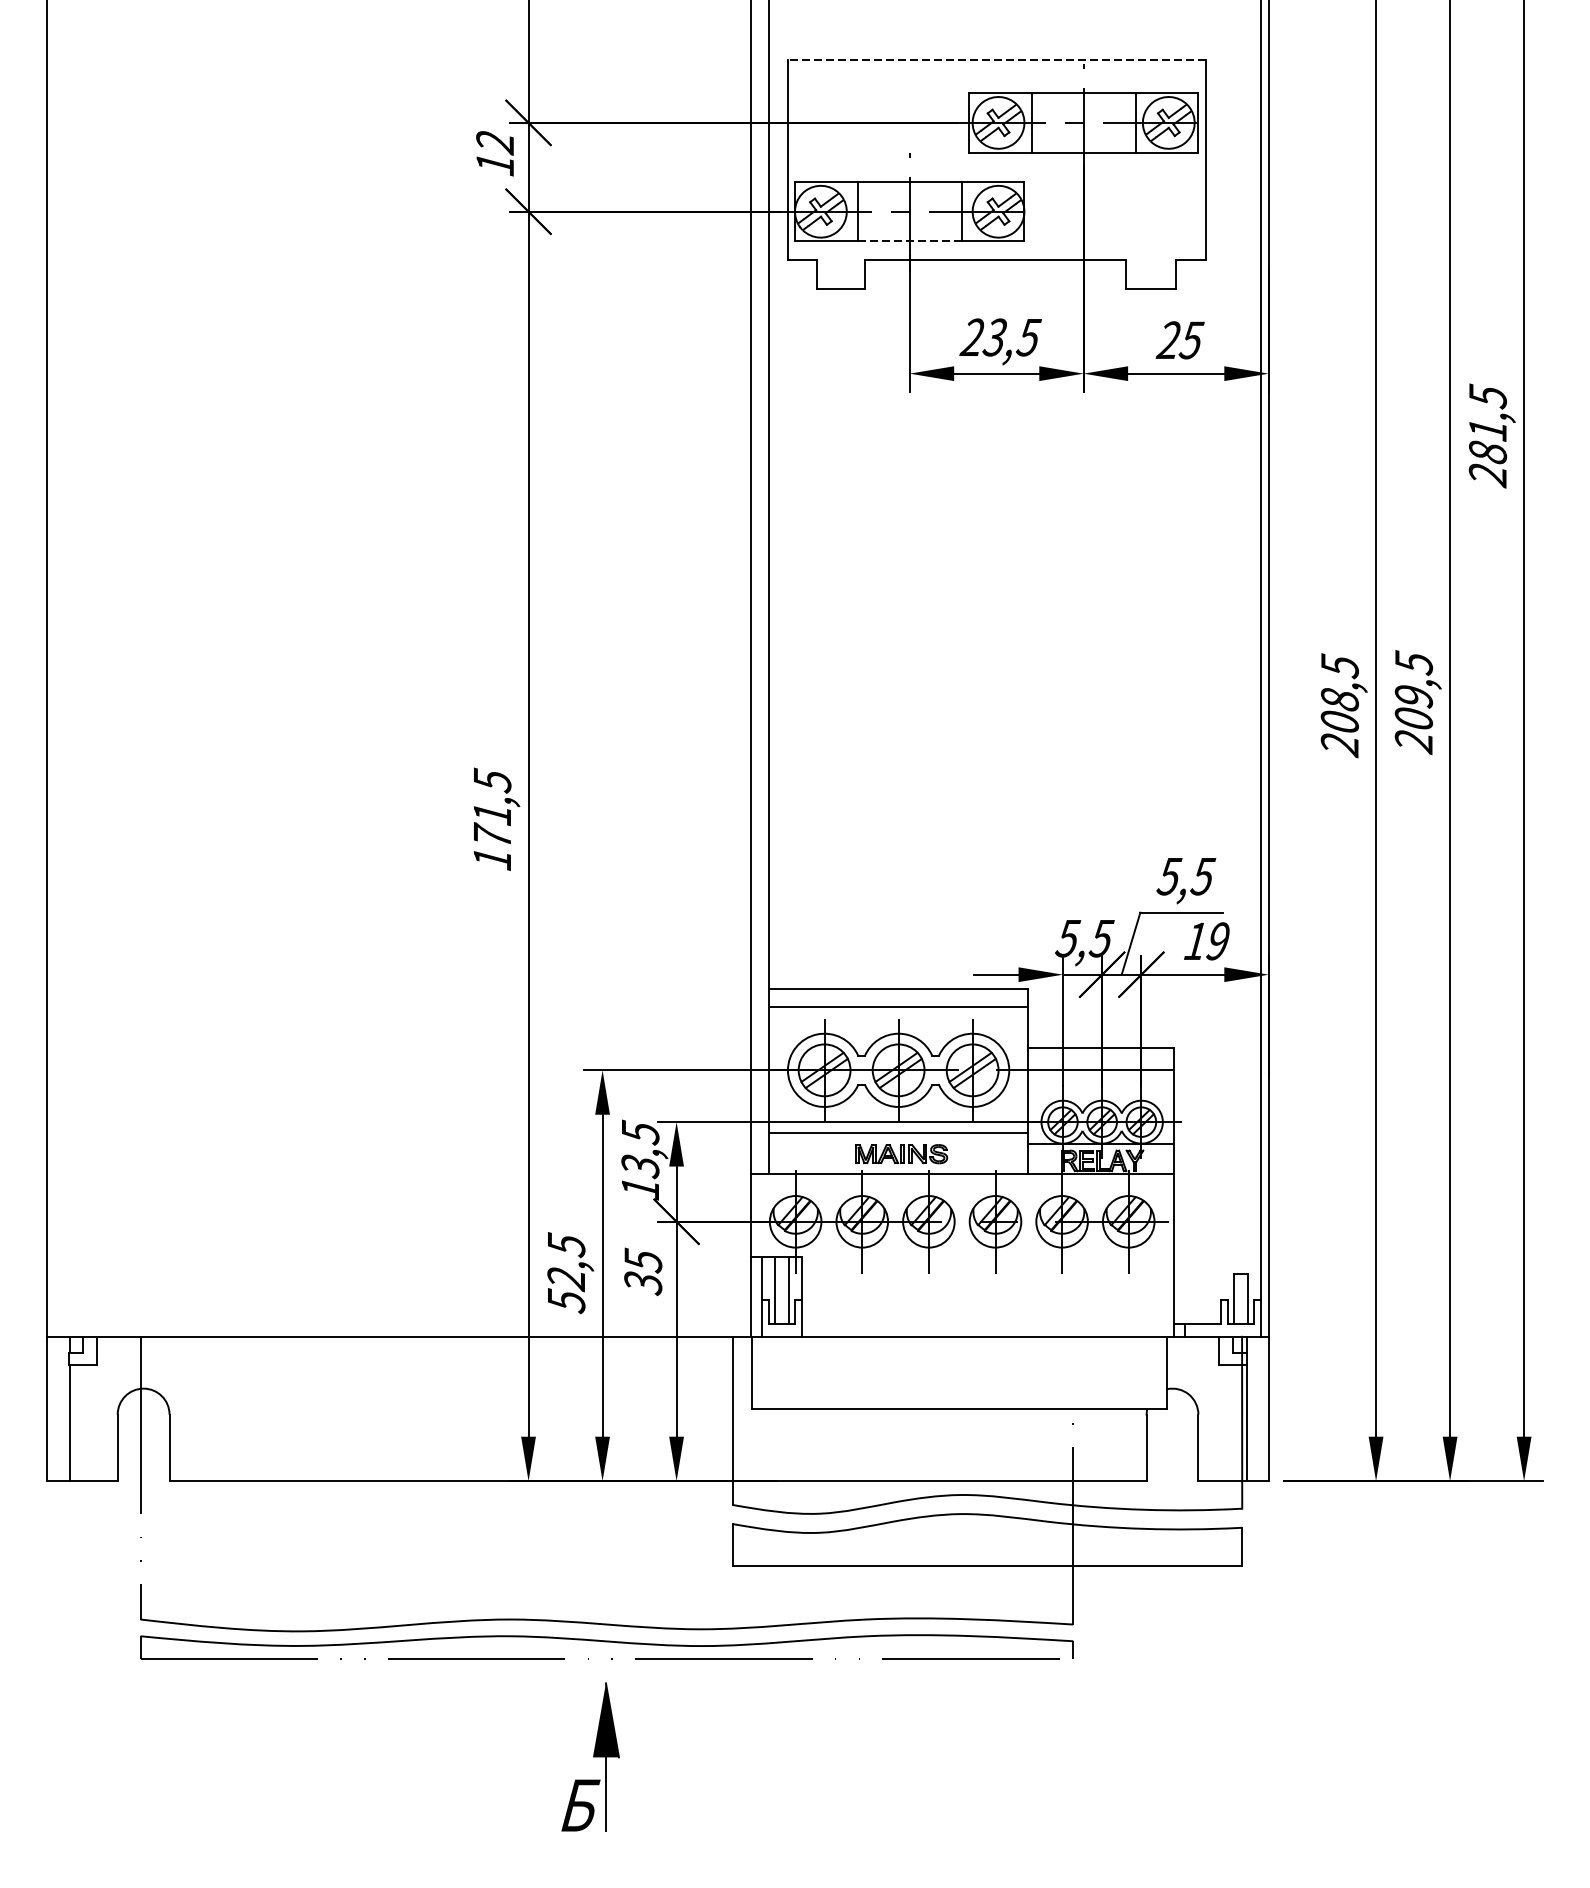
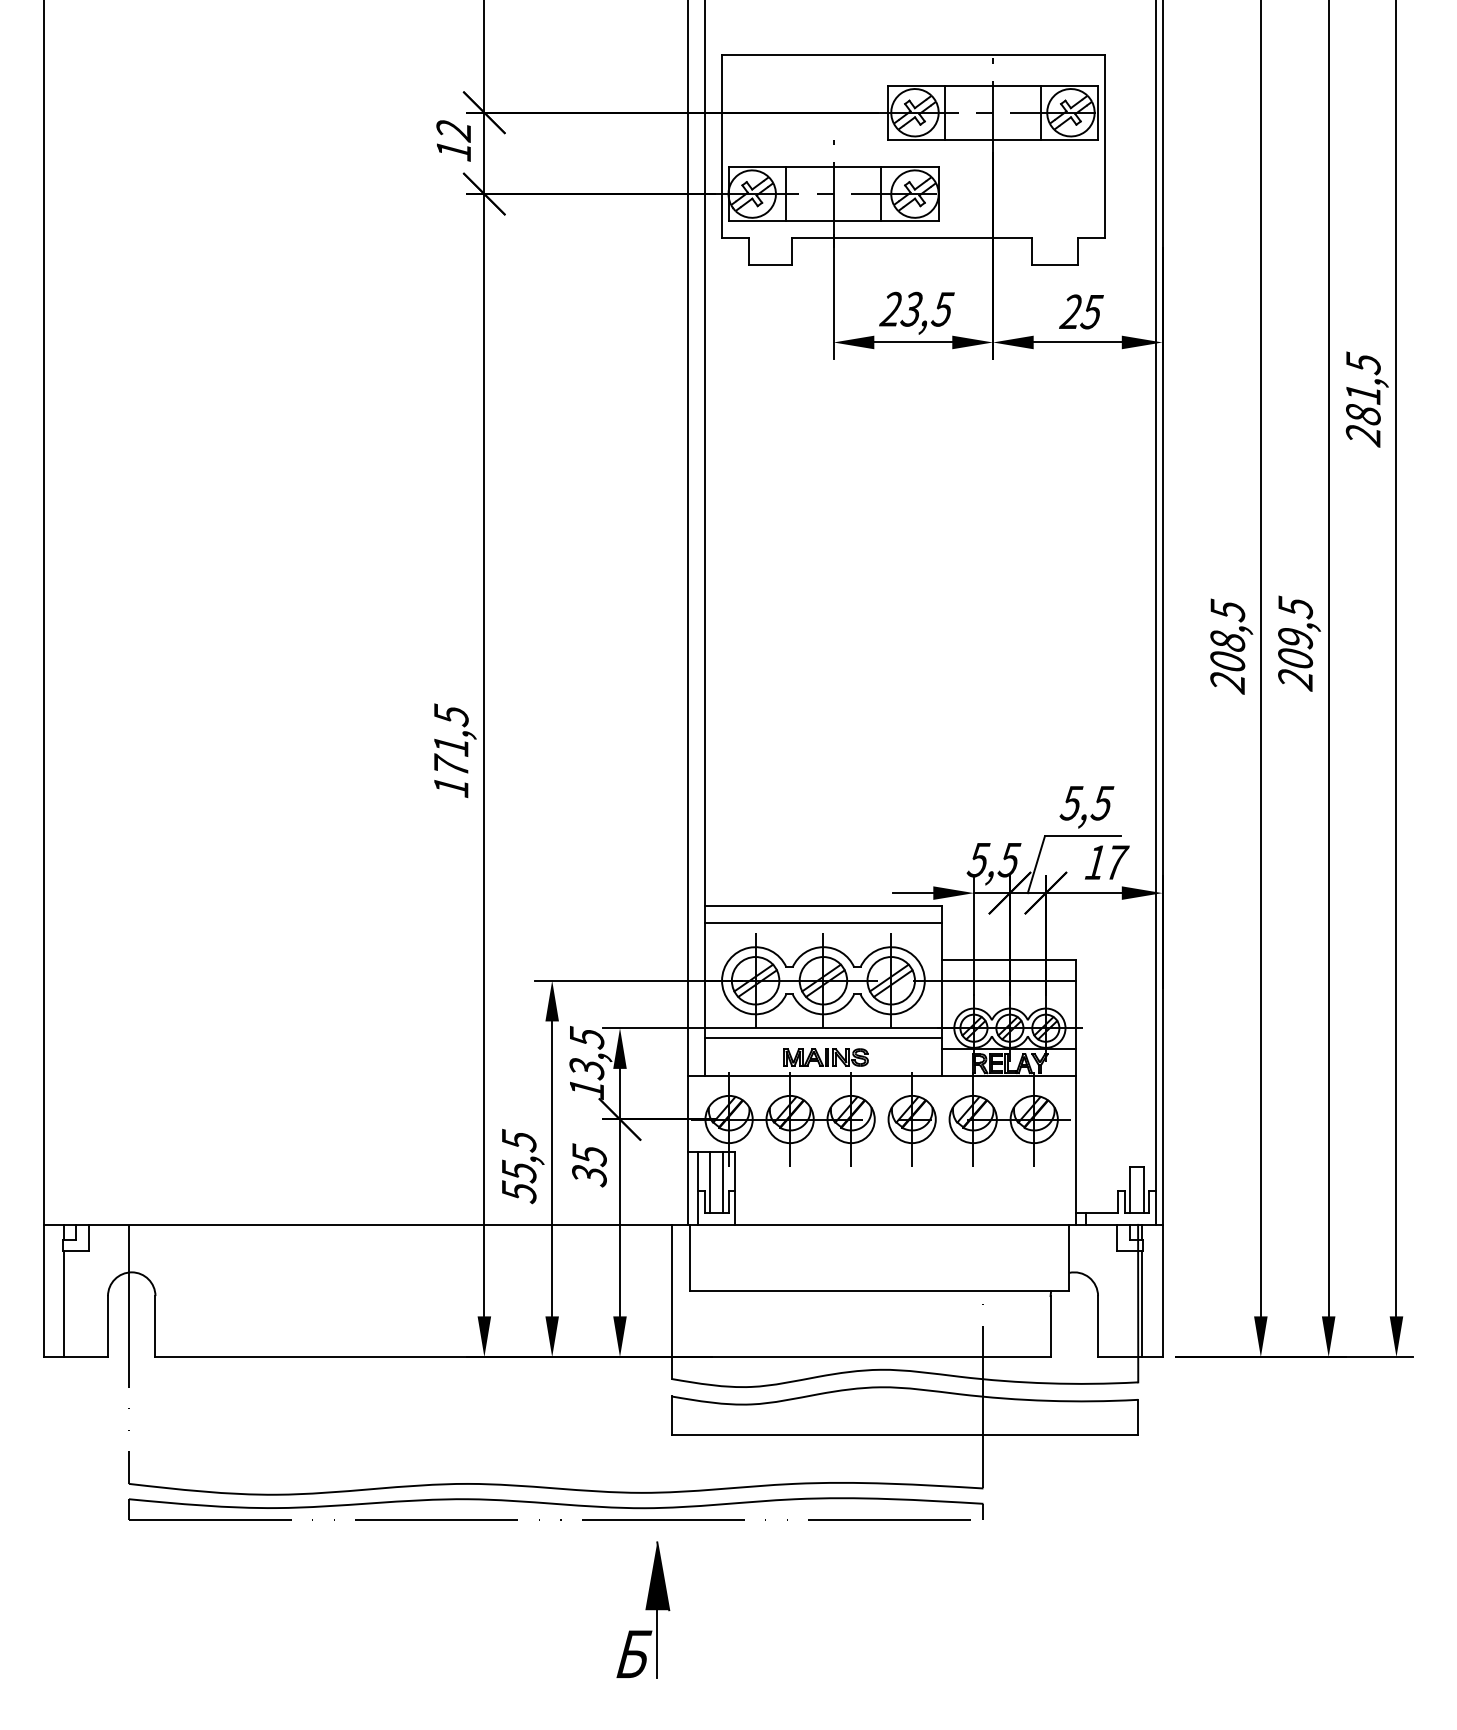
line: (996, 60) -> (913, 55), dashed -> solid
line: (909, 241) -> (833, 221), dashed -> solid
text: (1219, 941) -> (1117, 862), 19 -> 17
text: (565, 1278) -> (518, 1171), 52,5 -> 55,5
part: (590, 1756) -> (643, 1609), moved

